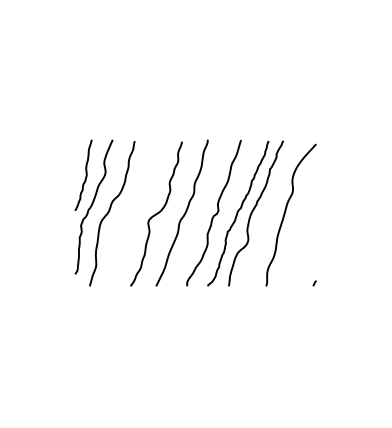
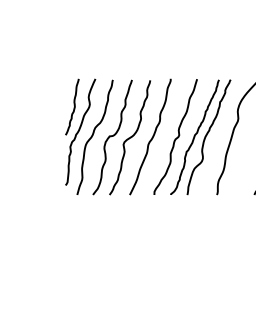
curve: (134, 212) -> (112, 136), added

